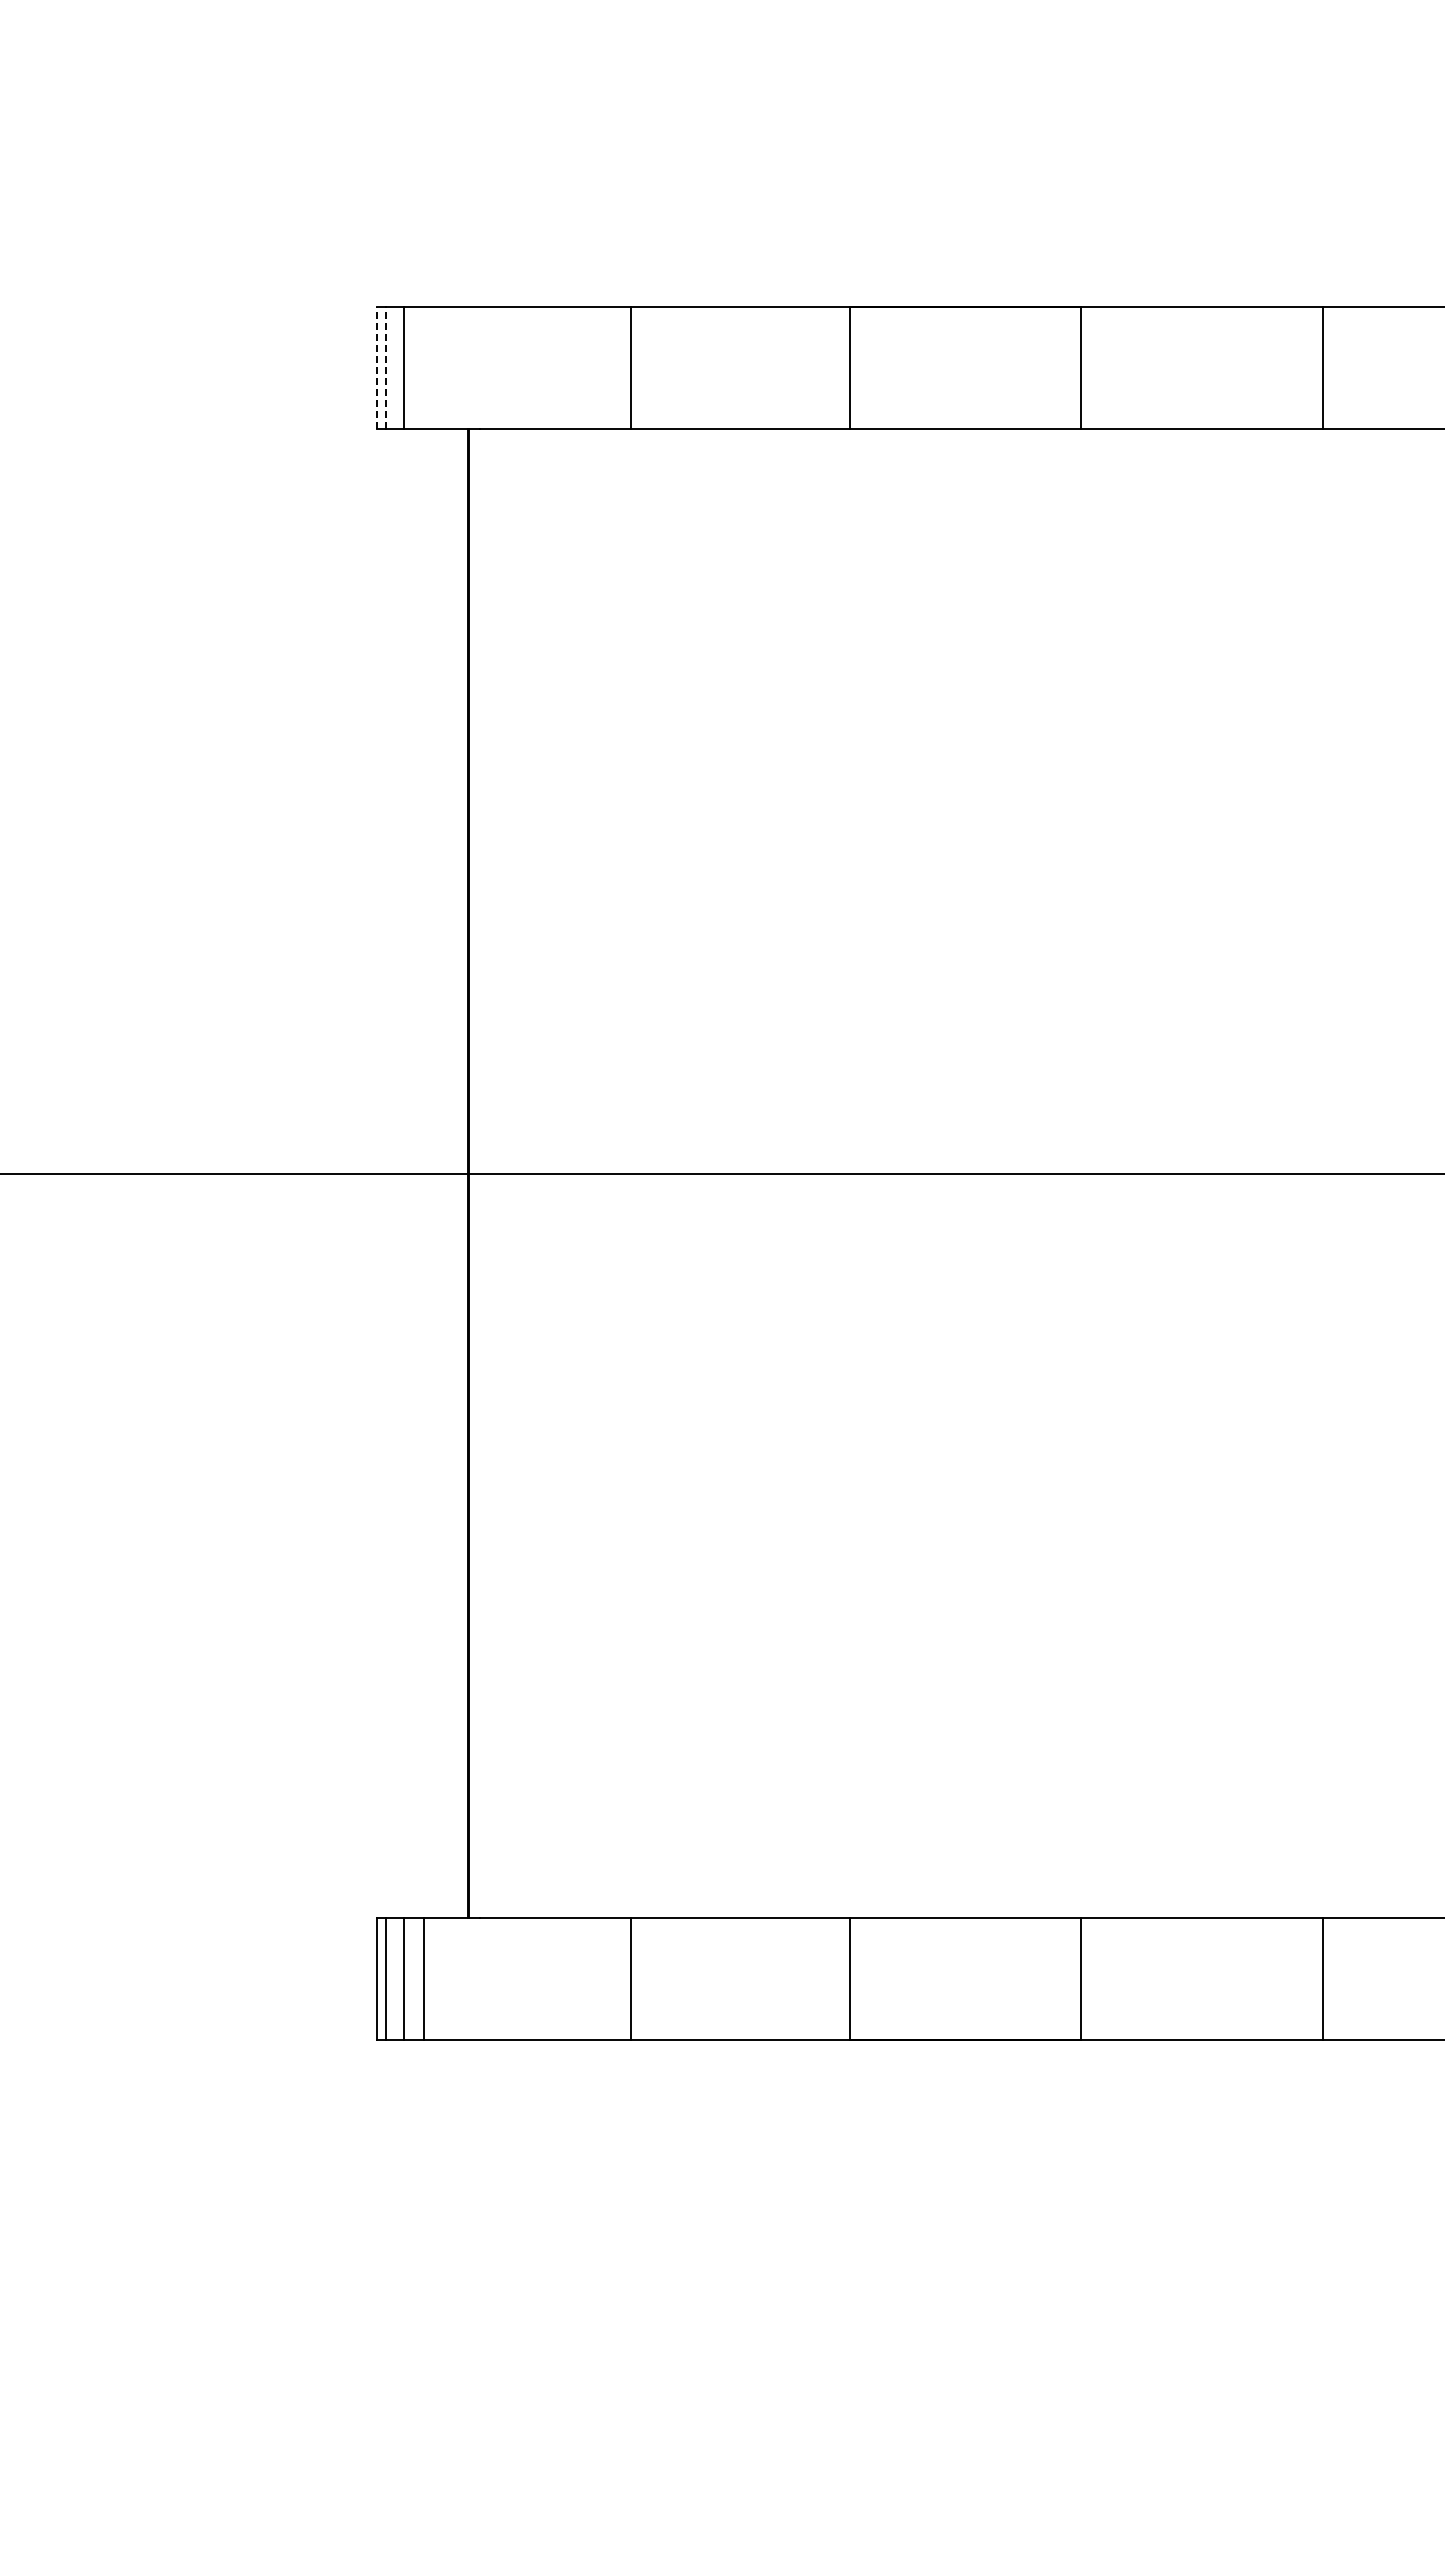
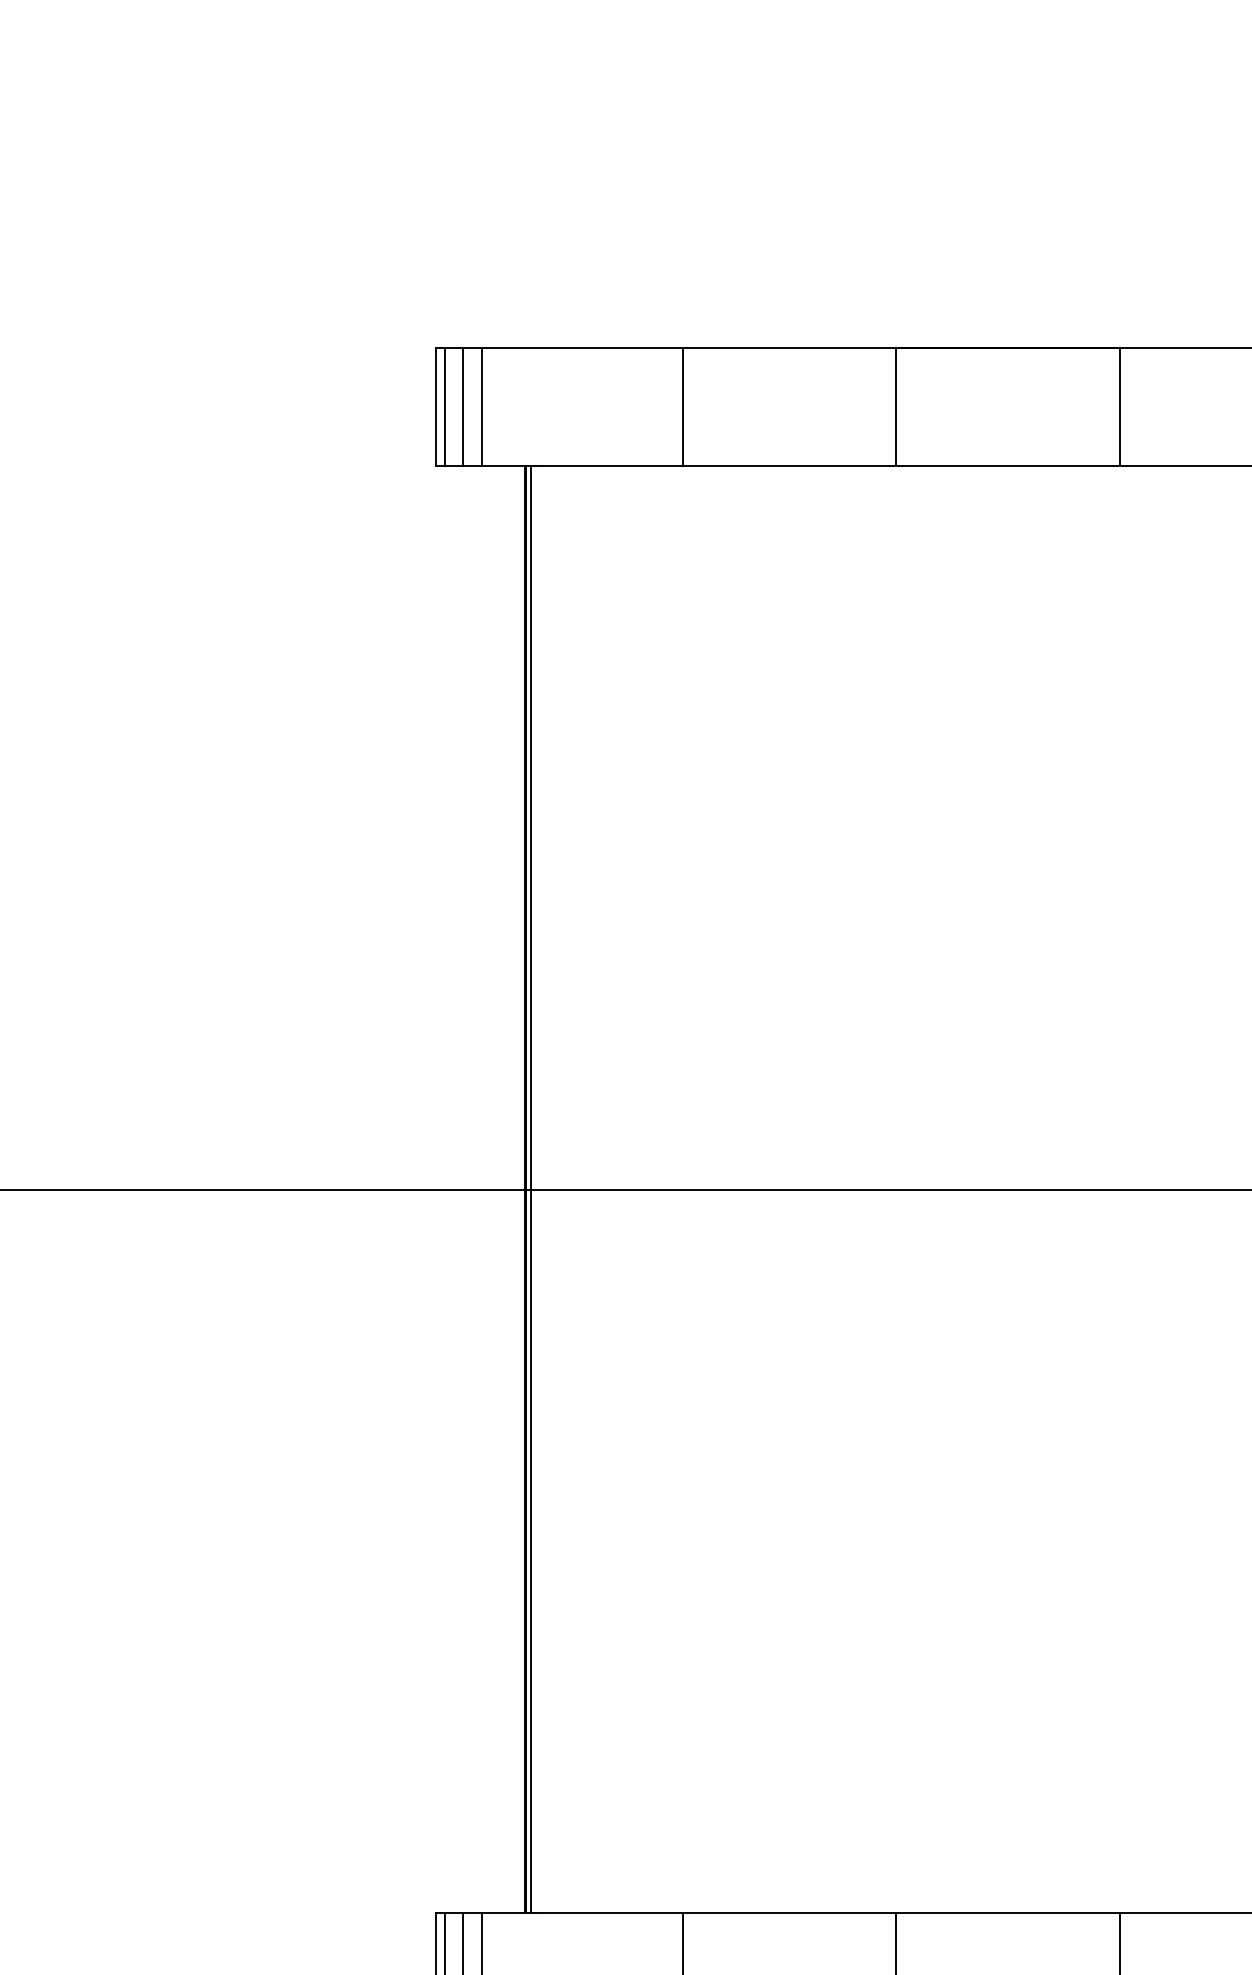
line: (376, 368) -> (435, 407), dashed -> solid
line: (385, 368) -> (444, 407), dashed -> solid
line: (424, 368) -> (482, 407), added
line: (474, 1173) -> (531, 1189), added

